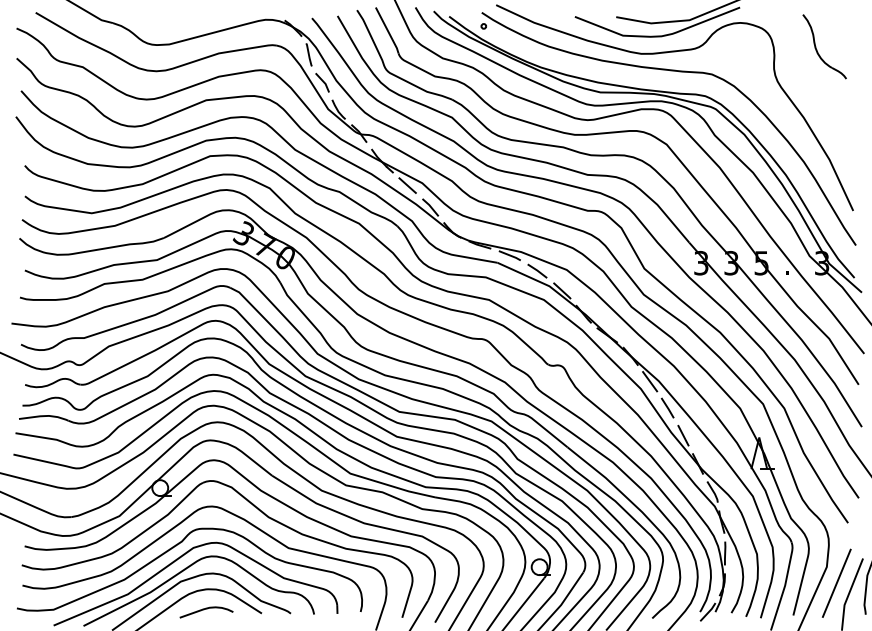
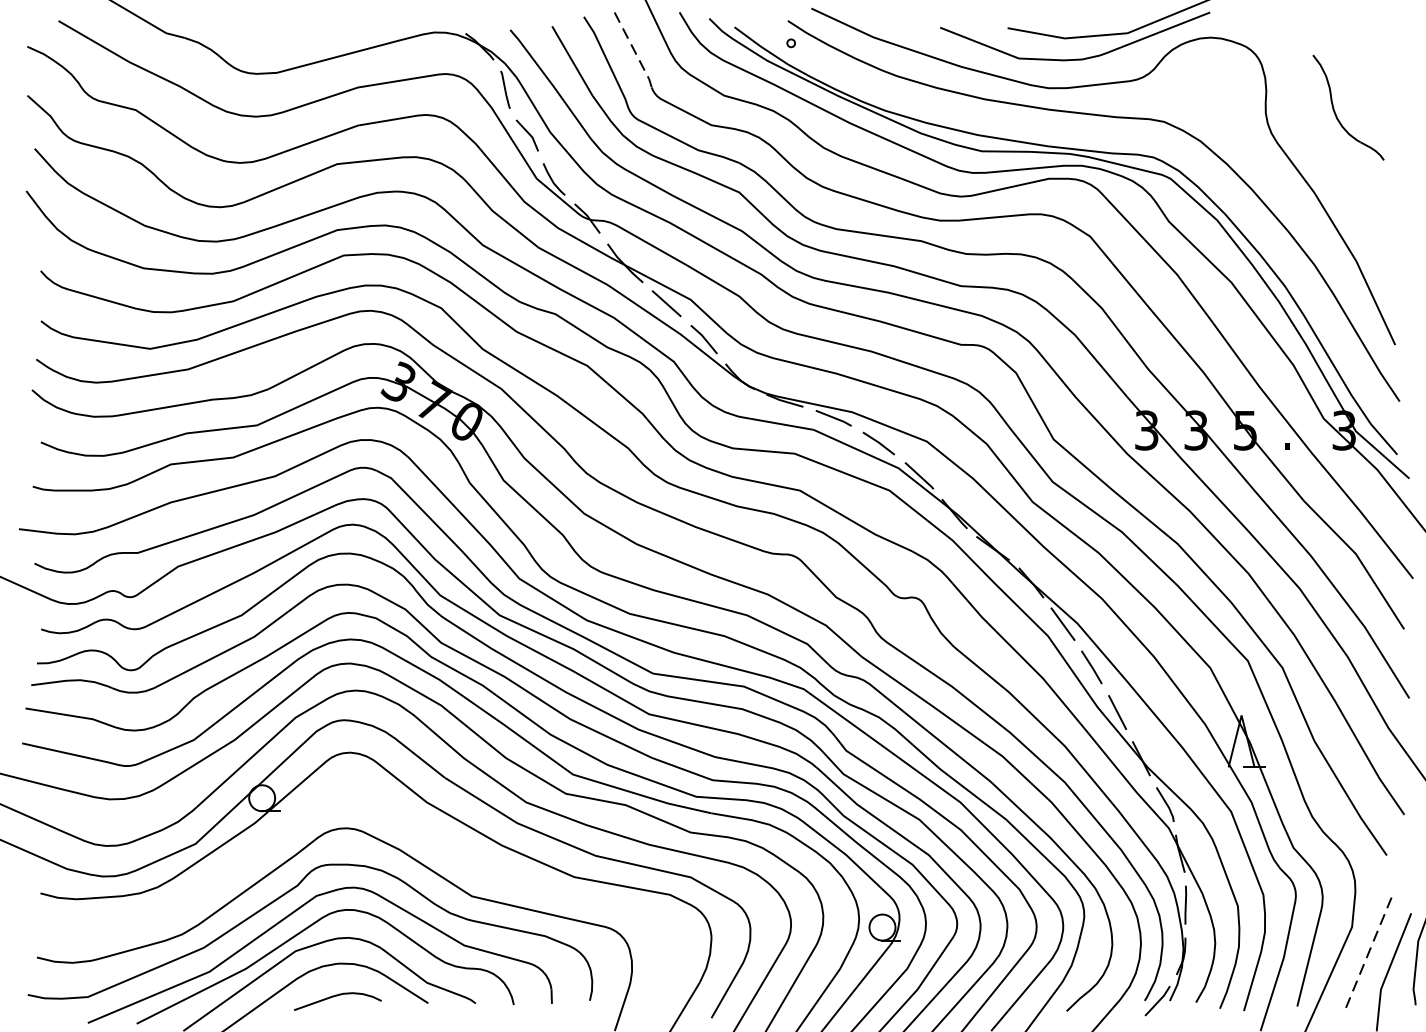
line: (388, 31) -> (635, 51), solid -> dashed
part: (817, 49) -> (1336, 112), moved
part: (249, 503) -> (408, 823), removed
line: (836, 583) -> (1367, 954), solid -> dashed

